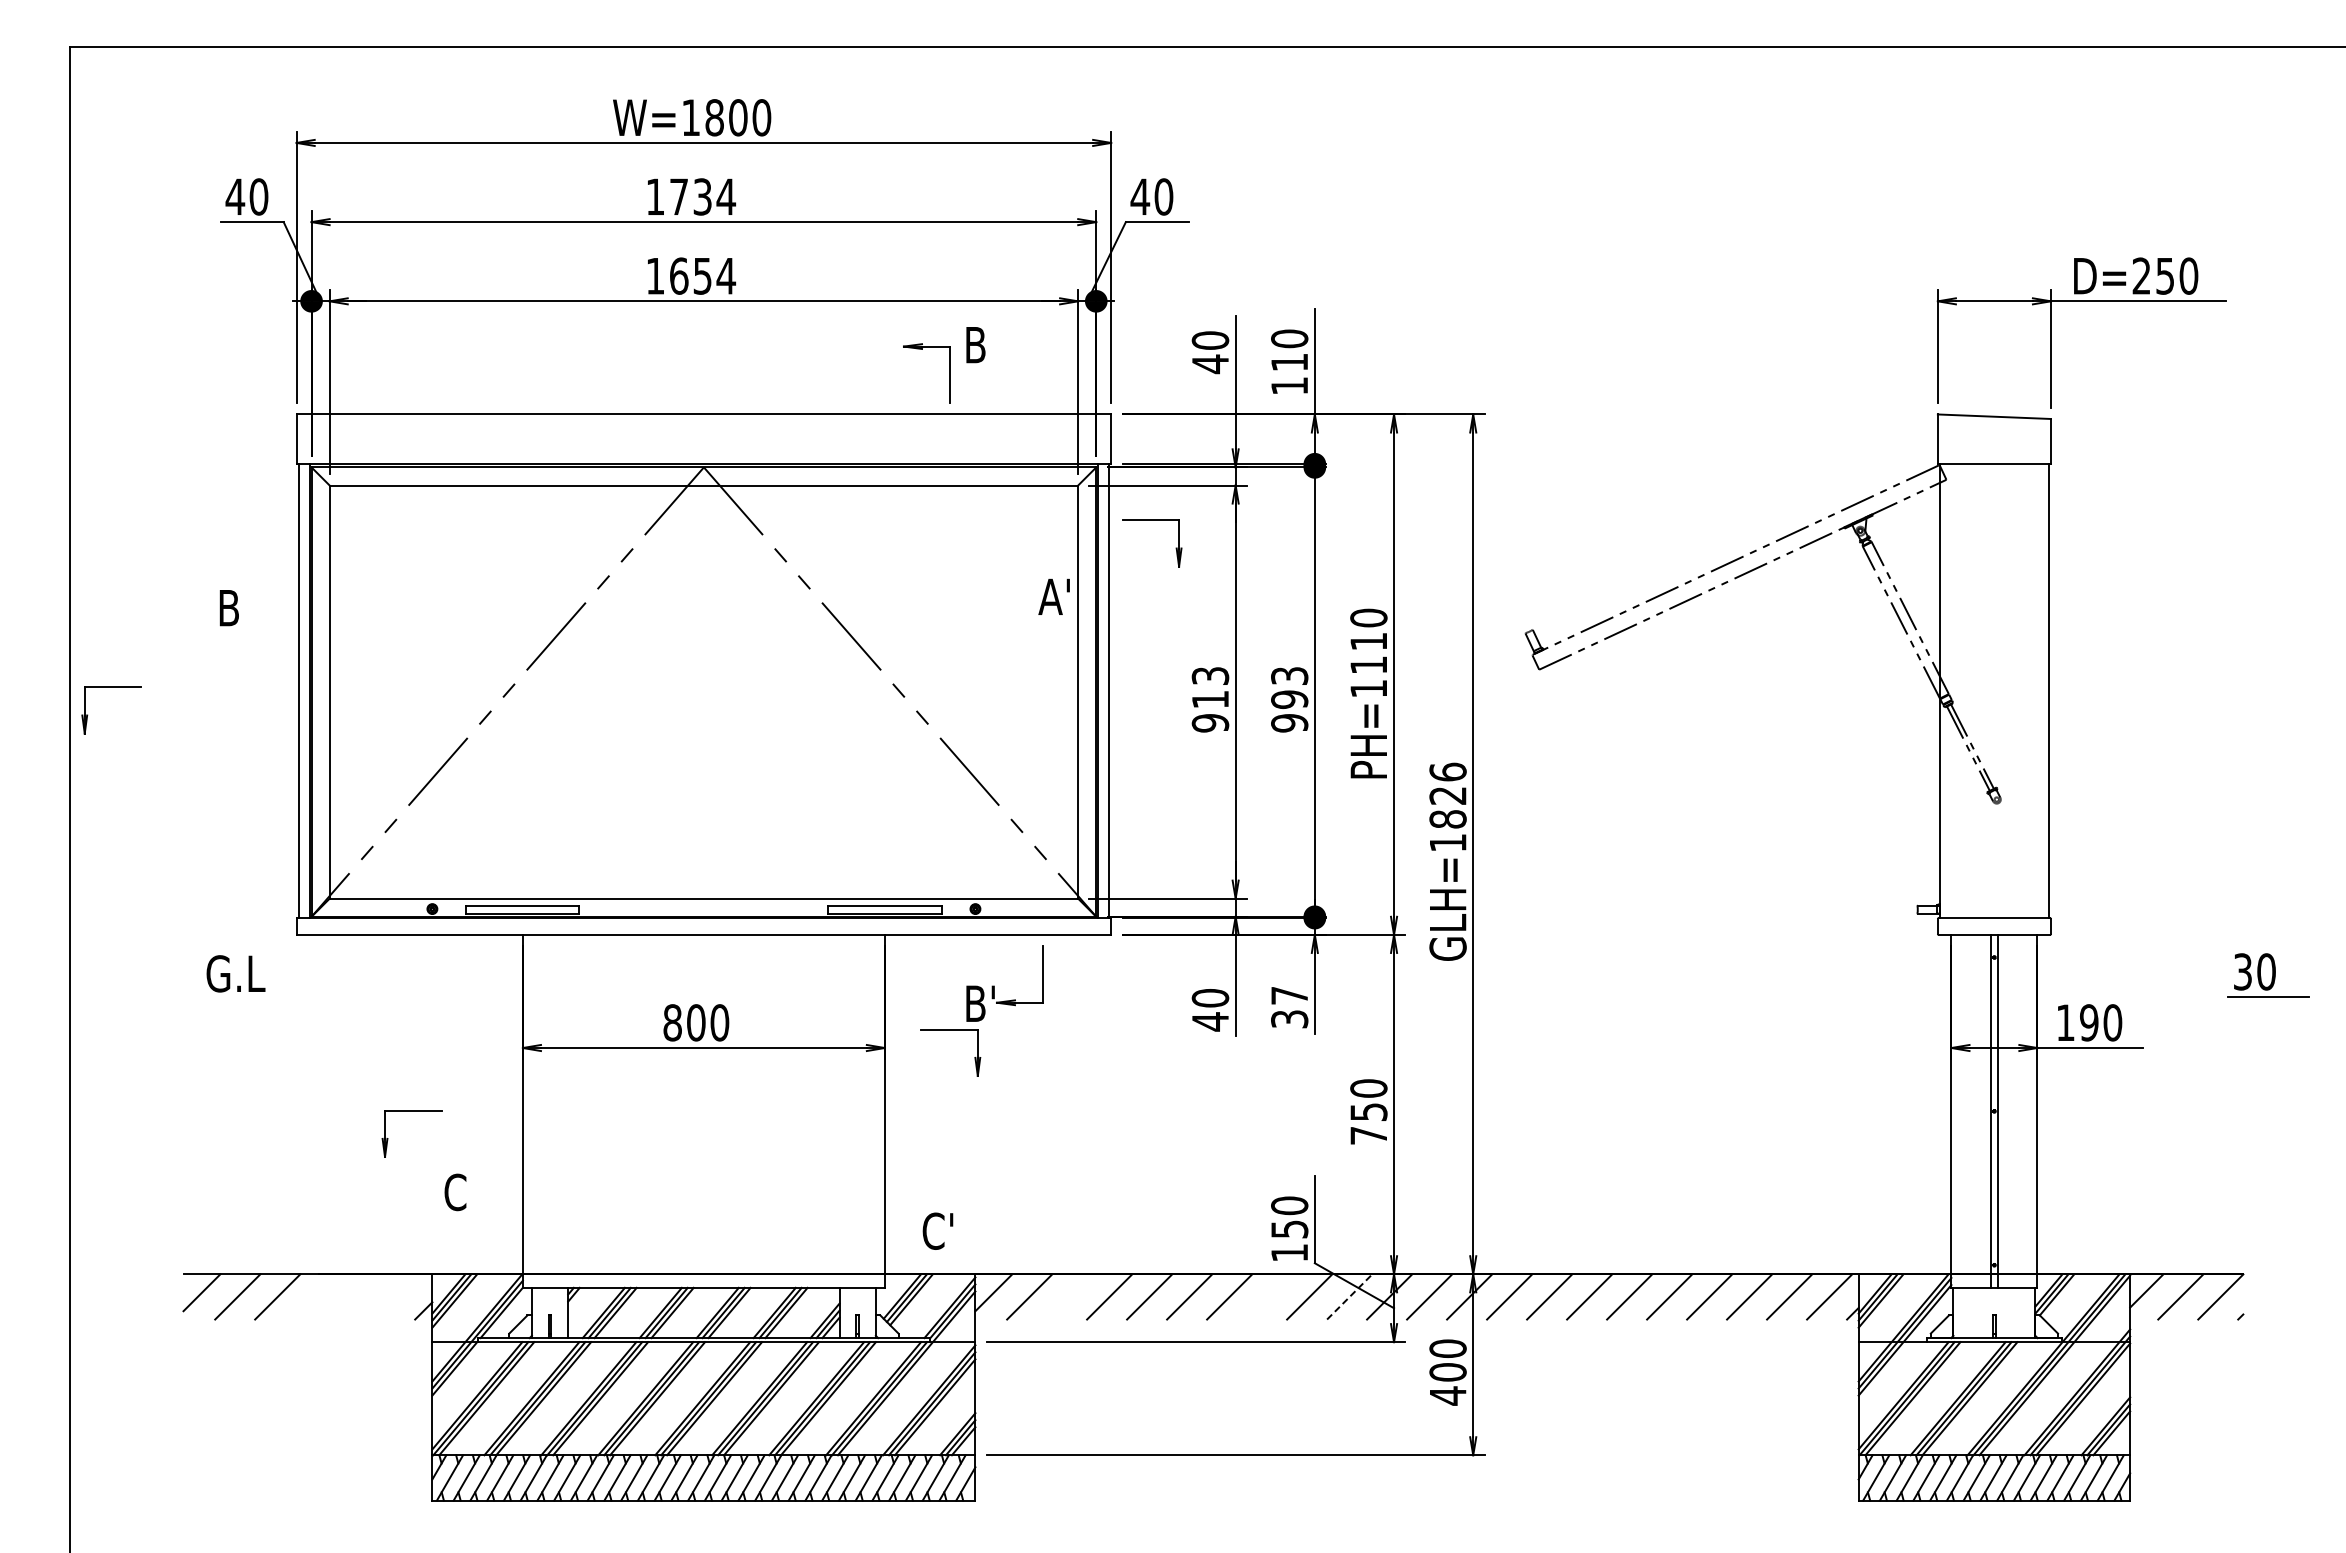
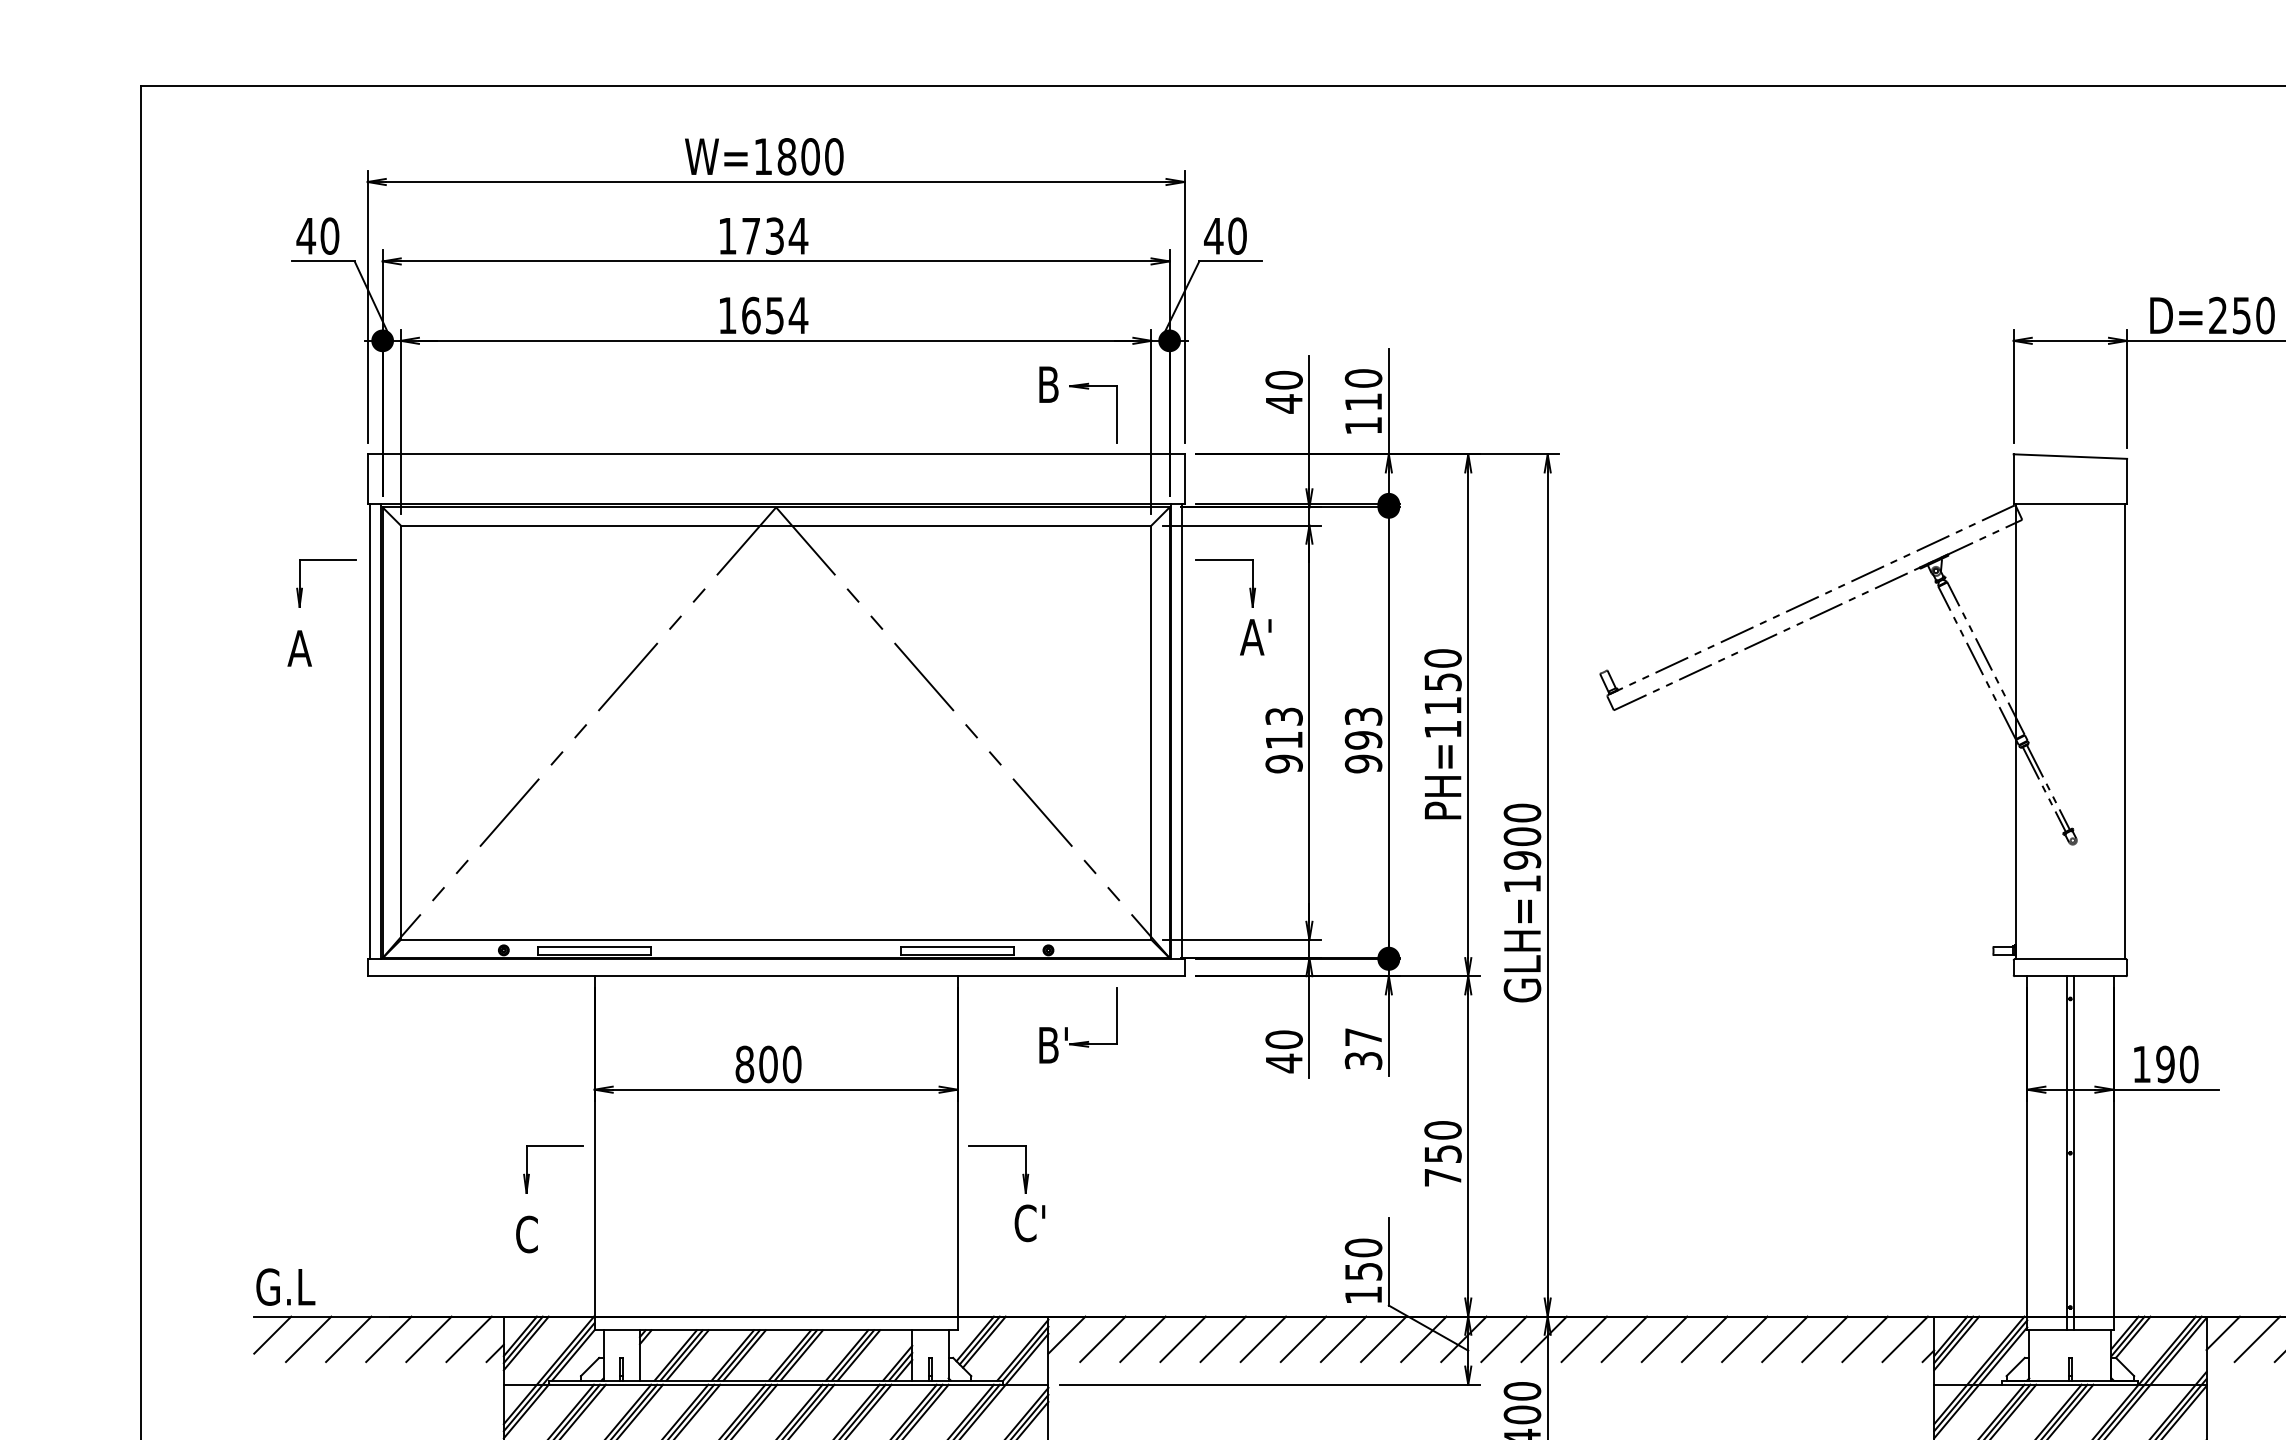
part: (949, 373) -> (1115, 413), moved
text: (1053, 596) -> (1255, 636), moved
text: (228, 608) -> (299, 648), B -> A
text: (1368, 641) -> (1442, 682), PH=1110 -> PH=1150
part: (111, 687) -> (326, 560), moved
text: (1447, 795) -> (1521, 836), GLH=1826 -> GLH=1900
text: (235, 973) -> (285, 1286), moved
part: (950, 1030) -> (998, 1147), moved
part: (411, 1111) -> (553, 1147), moved
text: (937, 1230) -> (1029, 1222), moved
line: (317, 1296) -> (388, 1338), added
line: (357, 1296) -> (428, 1338), added
line: (397, 1296) -> (468, 1338), added
line: (1069, 1296) -> (1142, 1338), added
line: (1269, 1296) -> (1343, 1338), added
line: (1349, 1296) -> (1423, 1338), dashed -> solid

